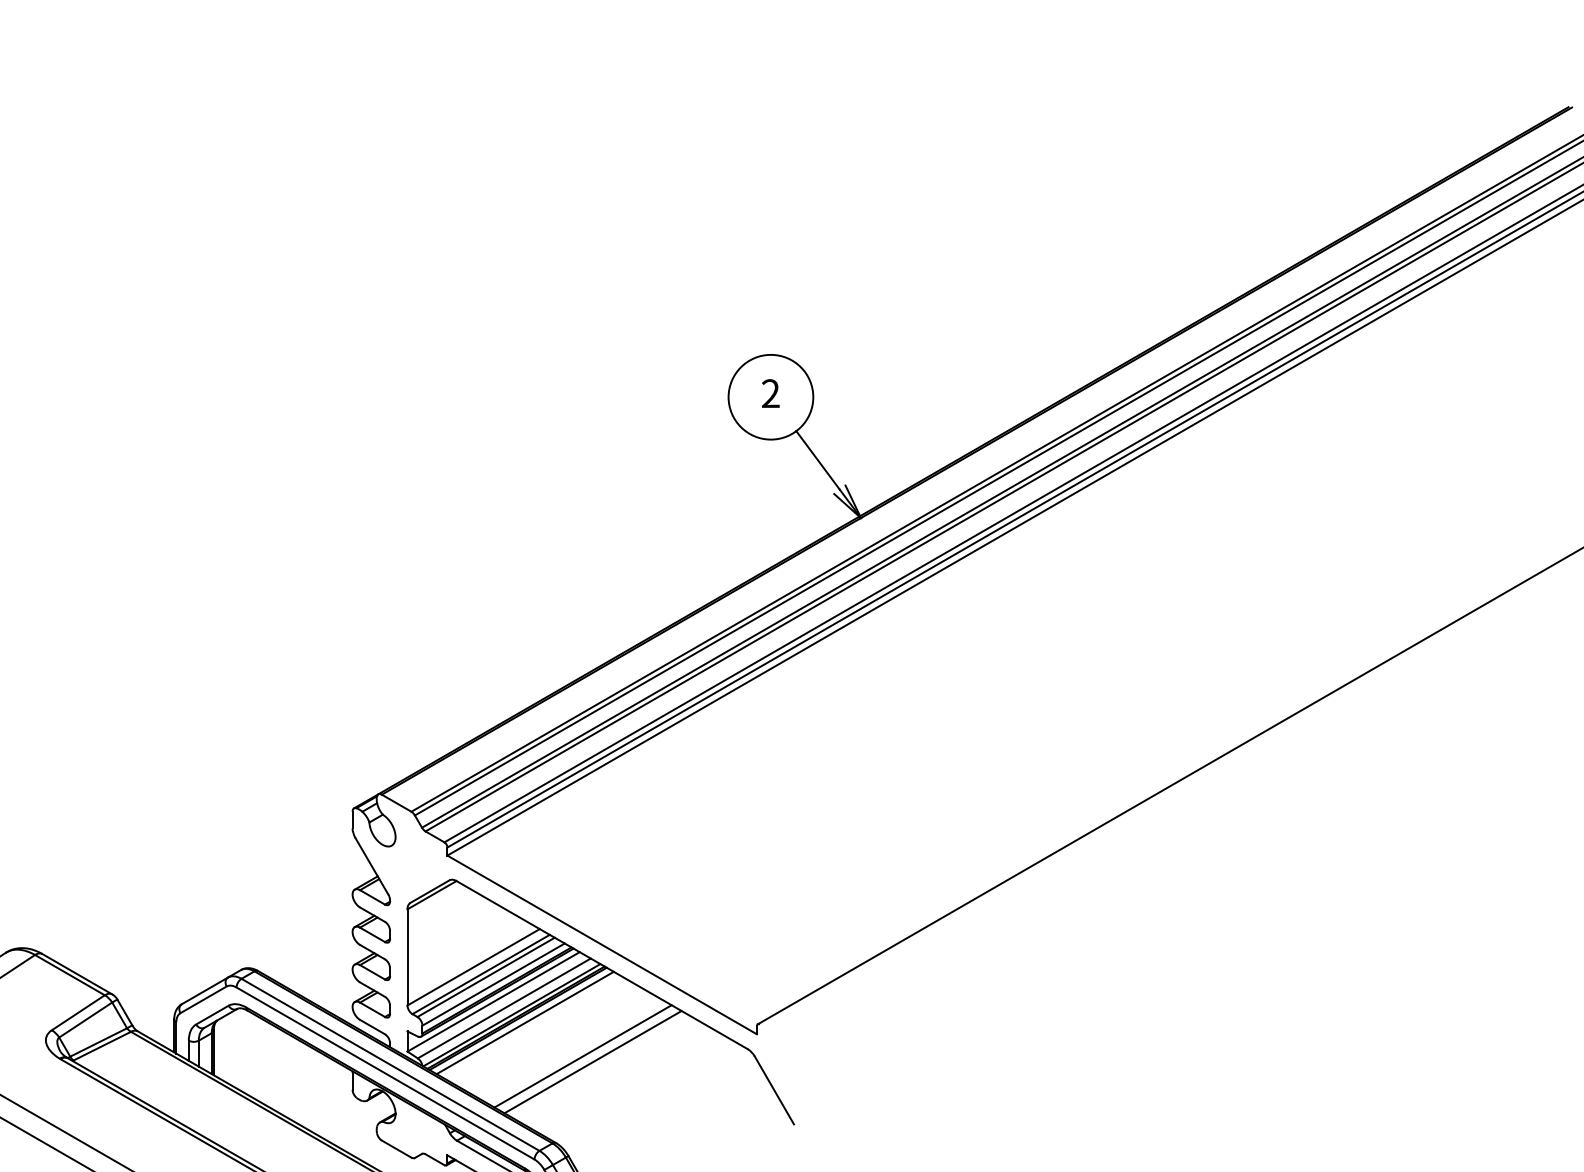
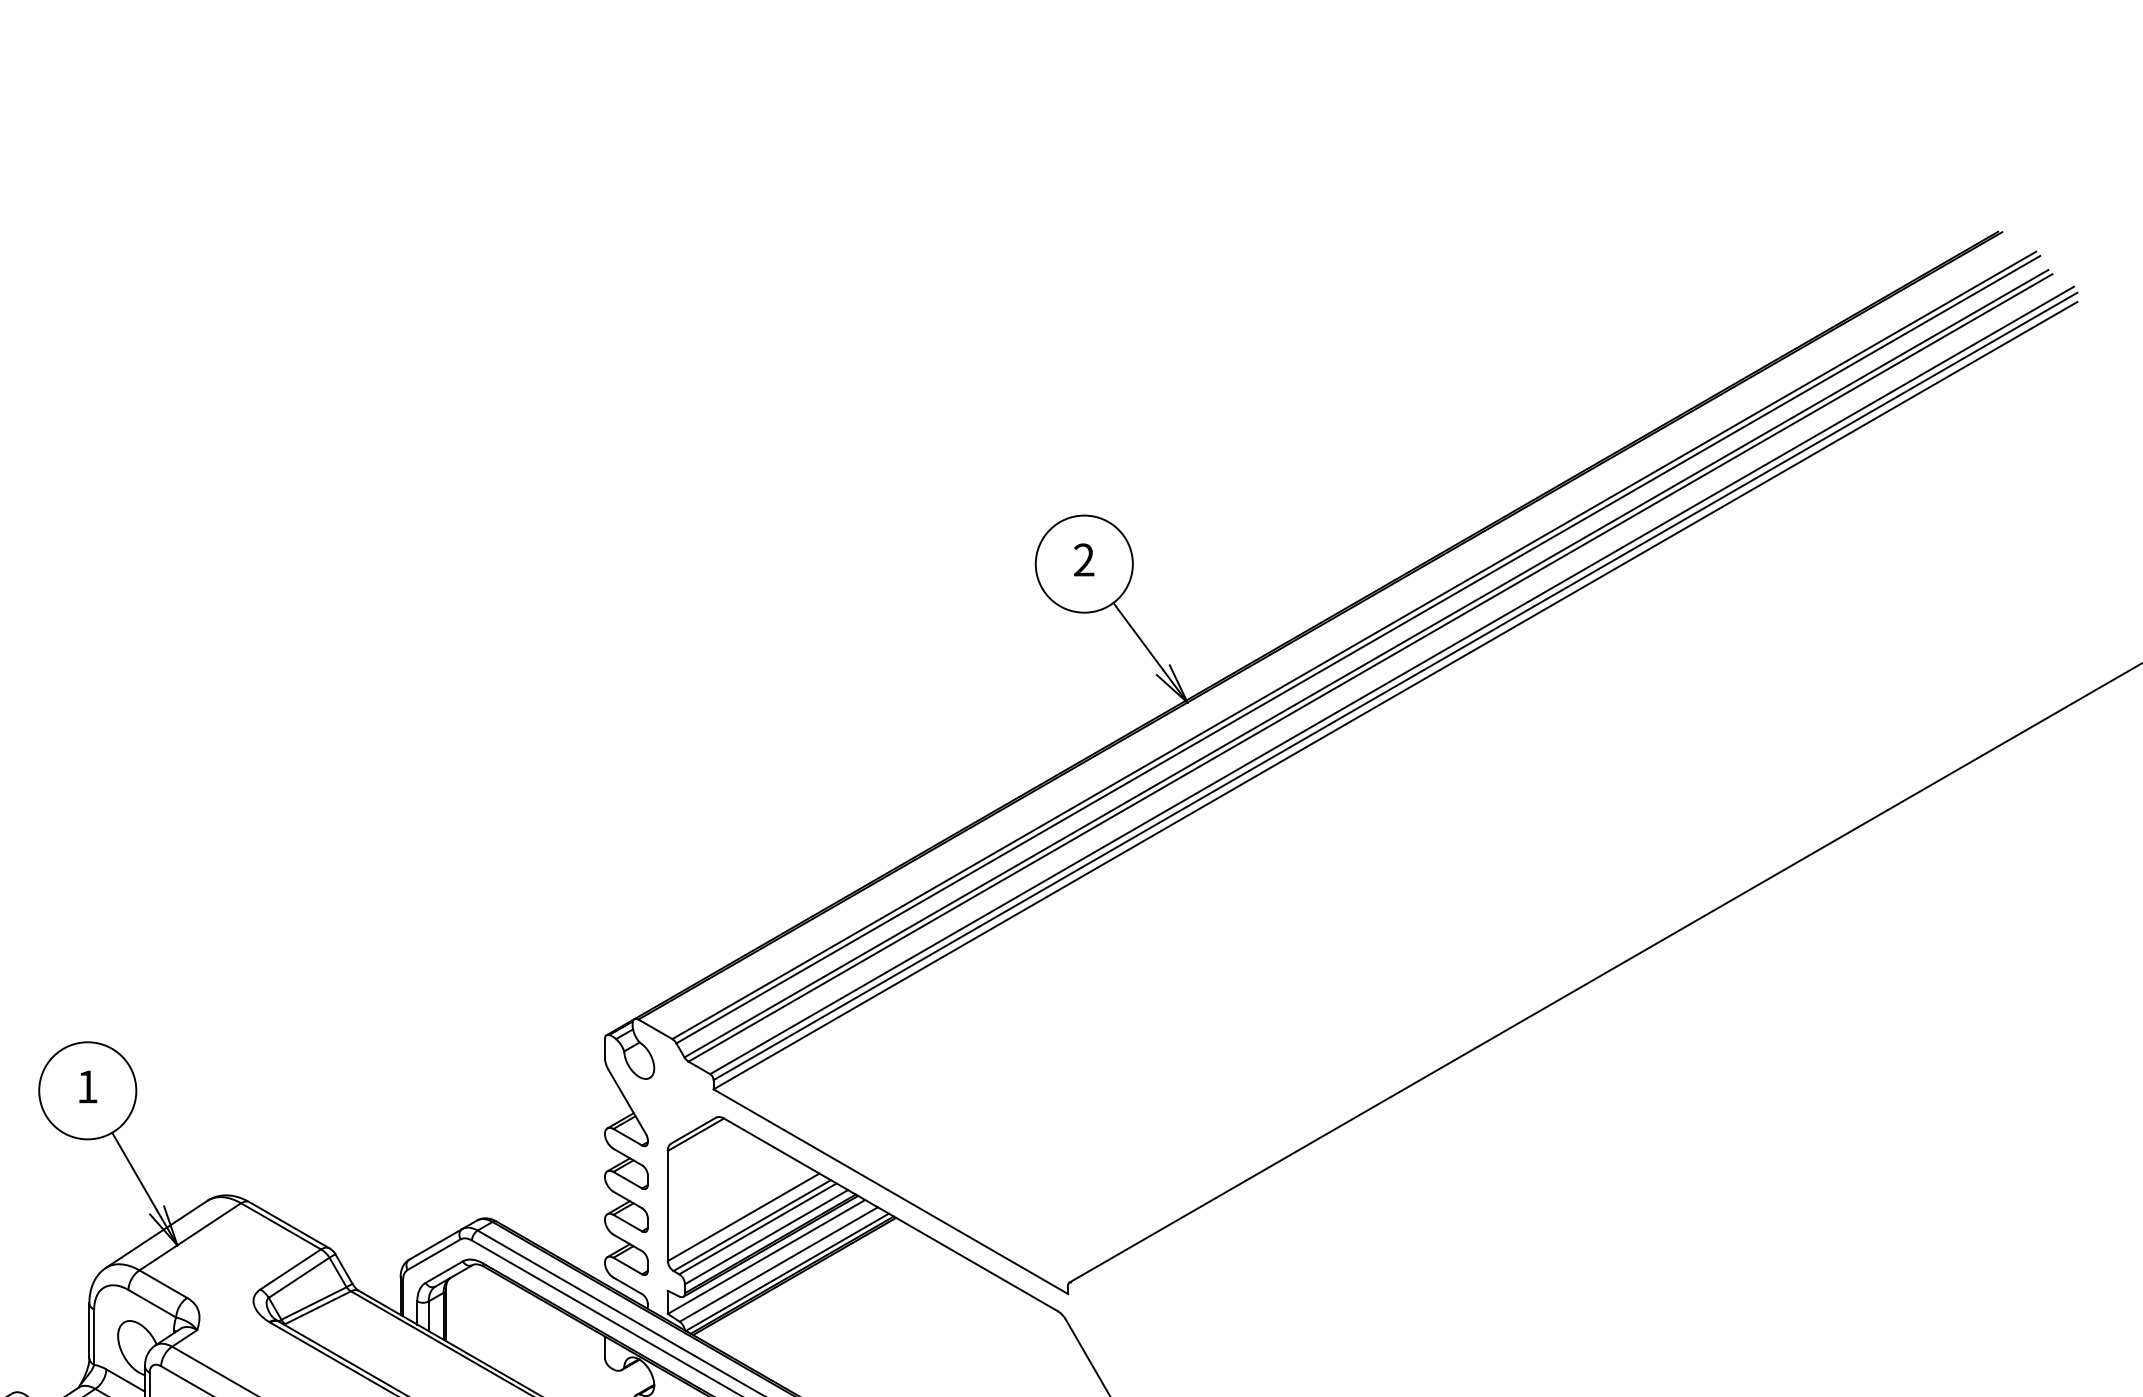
line: (524, 1022) -> (802, 1280), removed
line: (582, 1056) -> (868, 1319), removed
line: (593, 1061) -> (880, 1325), removed

